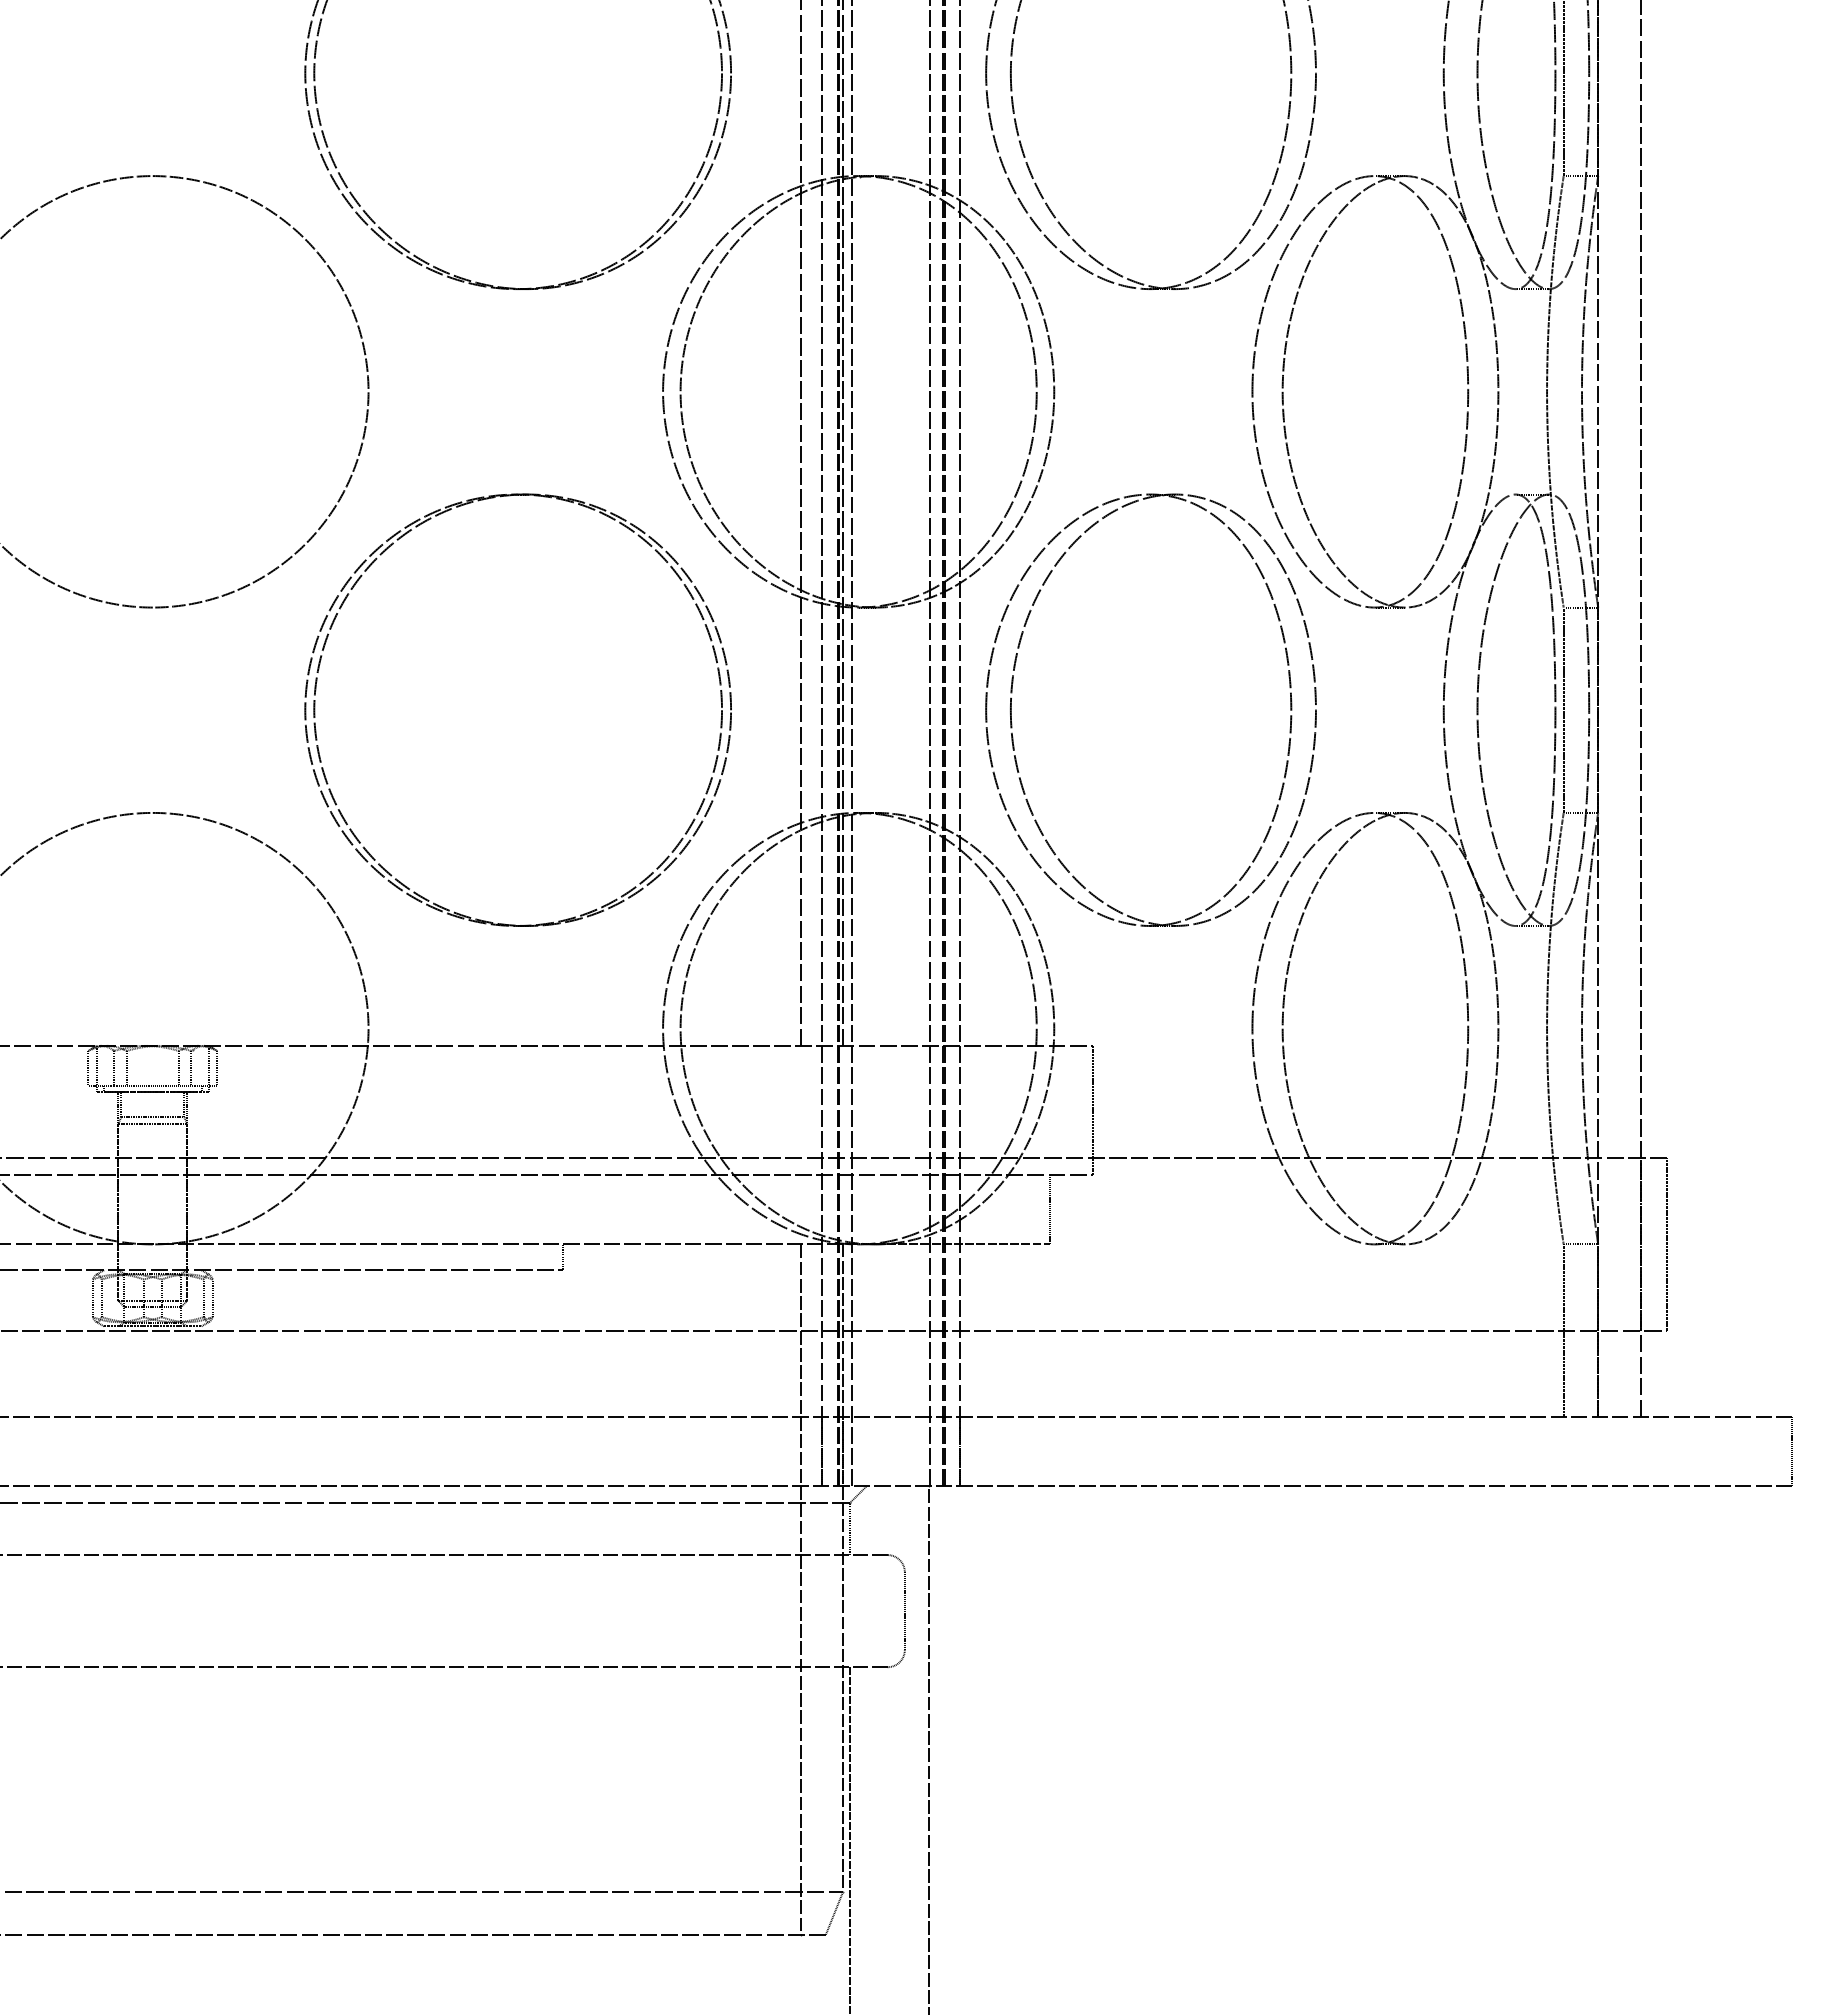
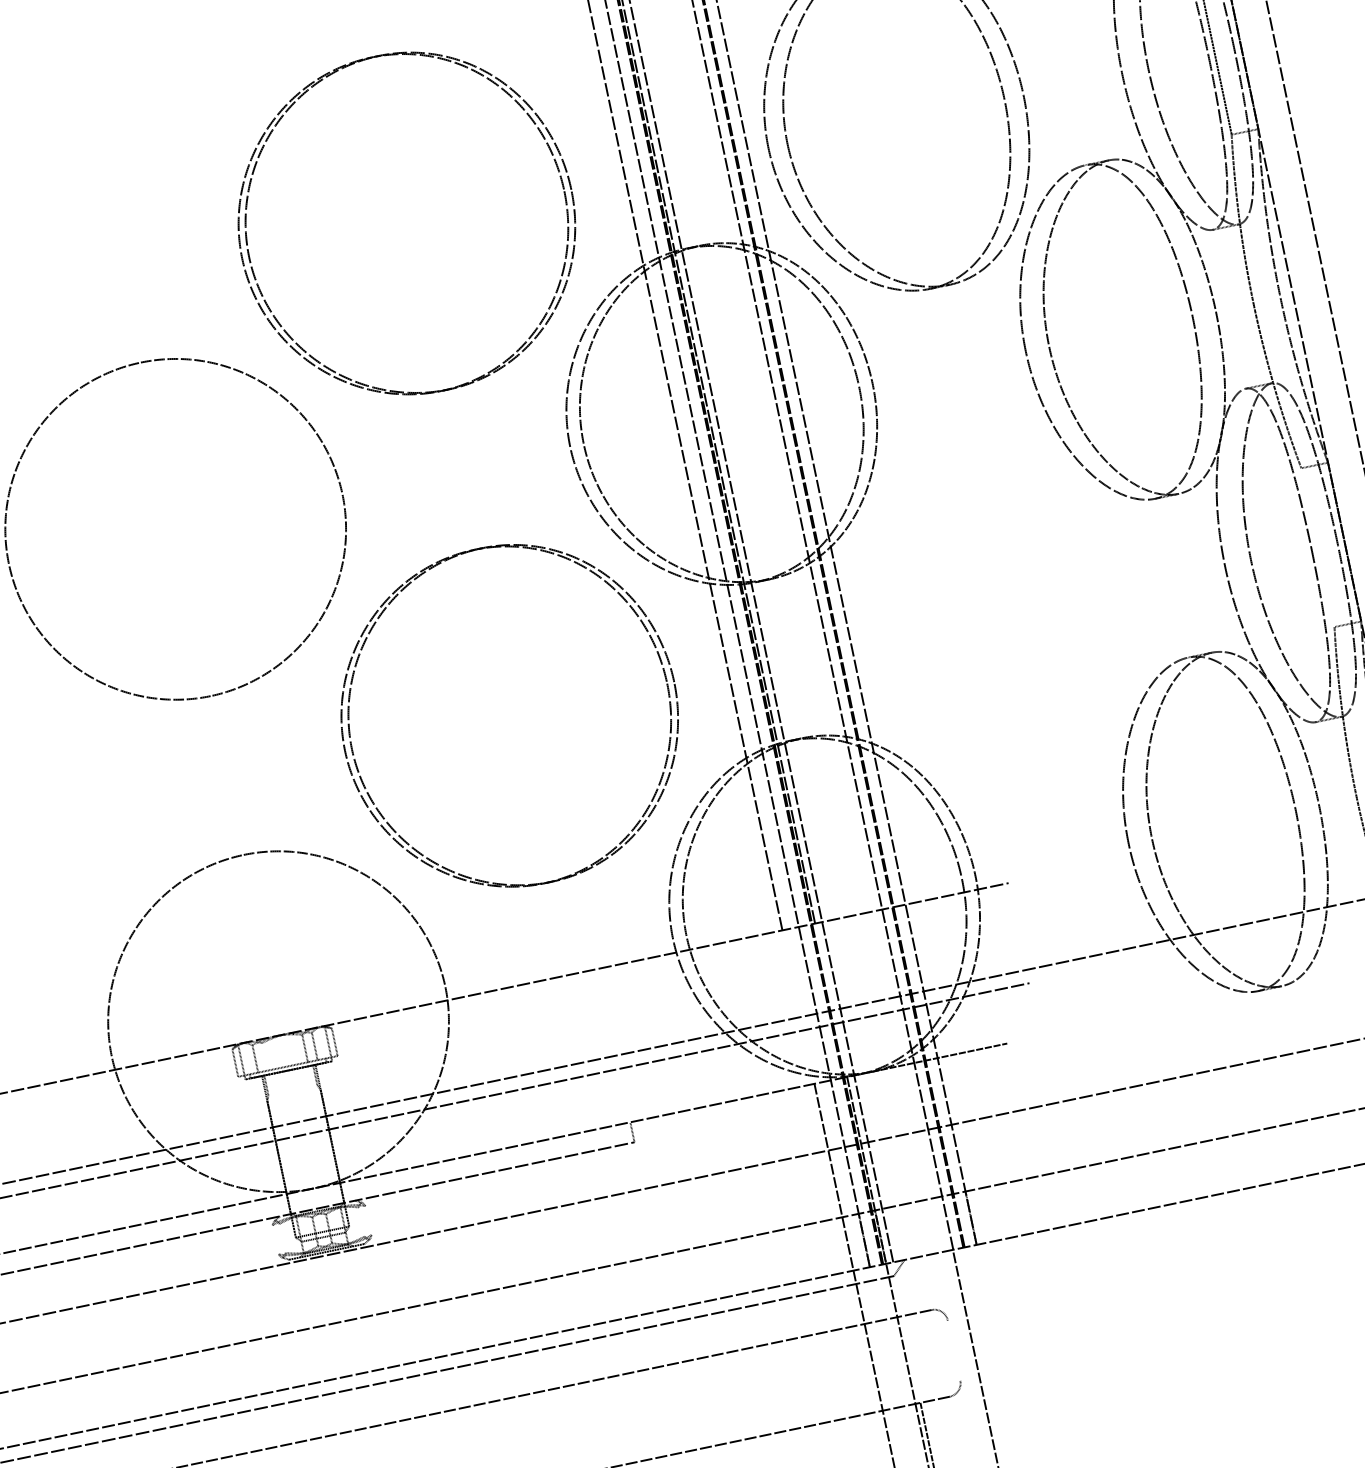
line: (1563, 709) -> (1317, 547), removed
part: (1012, 723) -> (893, 646), removed
line: (126, 1068) -> (264, 1056), removed
line: (1093, 1110) -> (1019, 933), removed
line: (152, 1117) -> (292, 1090), removed
line: (152, 1124) -> (293, 1095), removed
line: (1050, 1209) -> (1001, 1016), removed
line: (92, 1298) -> (275, 1240), removed
line: (101, 1298) -> (282, 1238), removed
line: (203, 1298) -> (361, 1222), removed
line: (212, 1298) -> (368, 1220), removed
line: (849, 1529) -> (898, 1296), removed
line: (904, 1610) -> (953, 1350), removed

